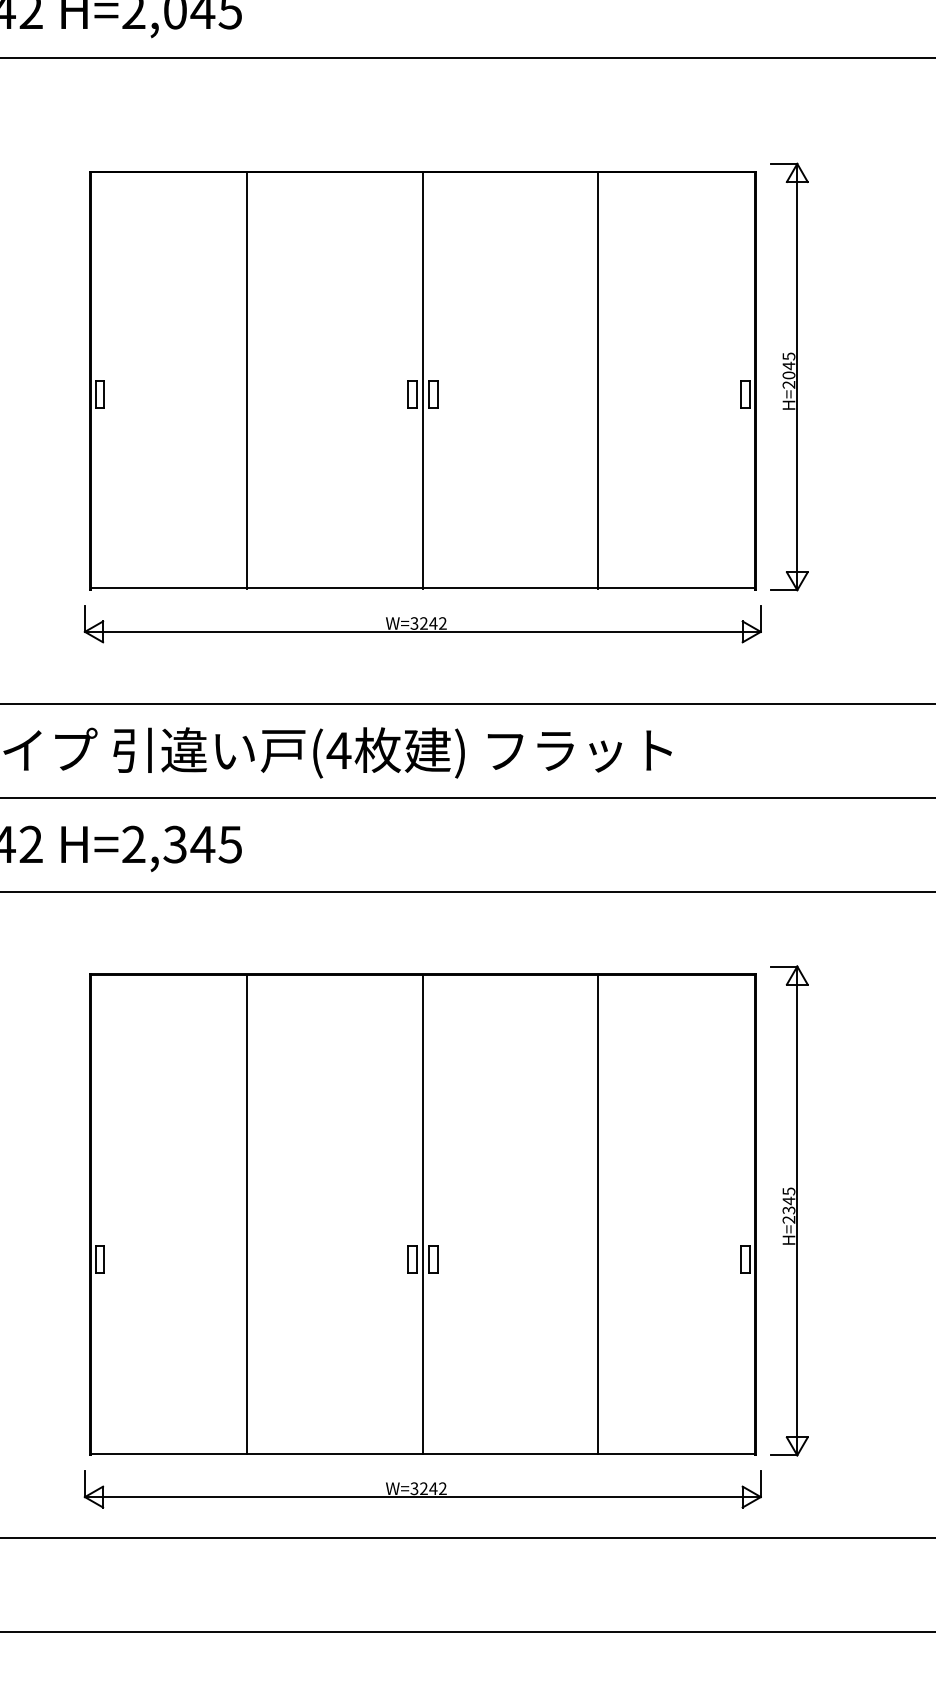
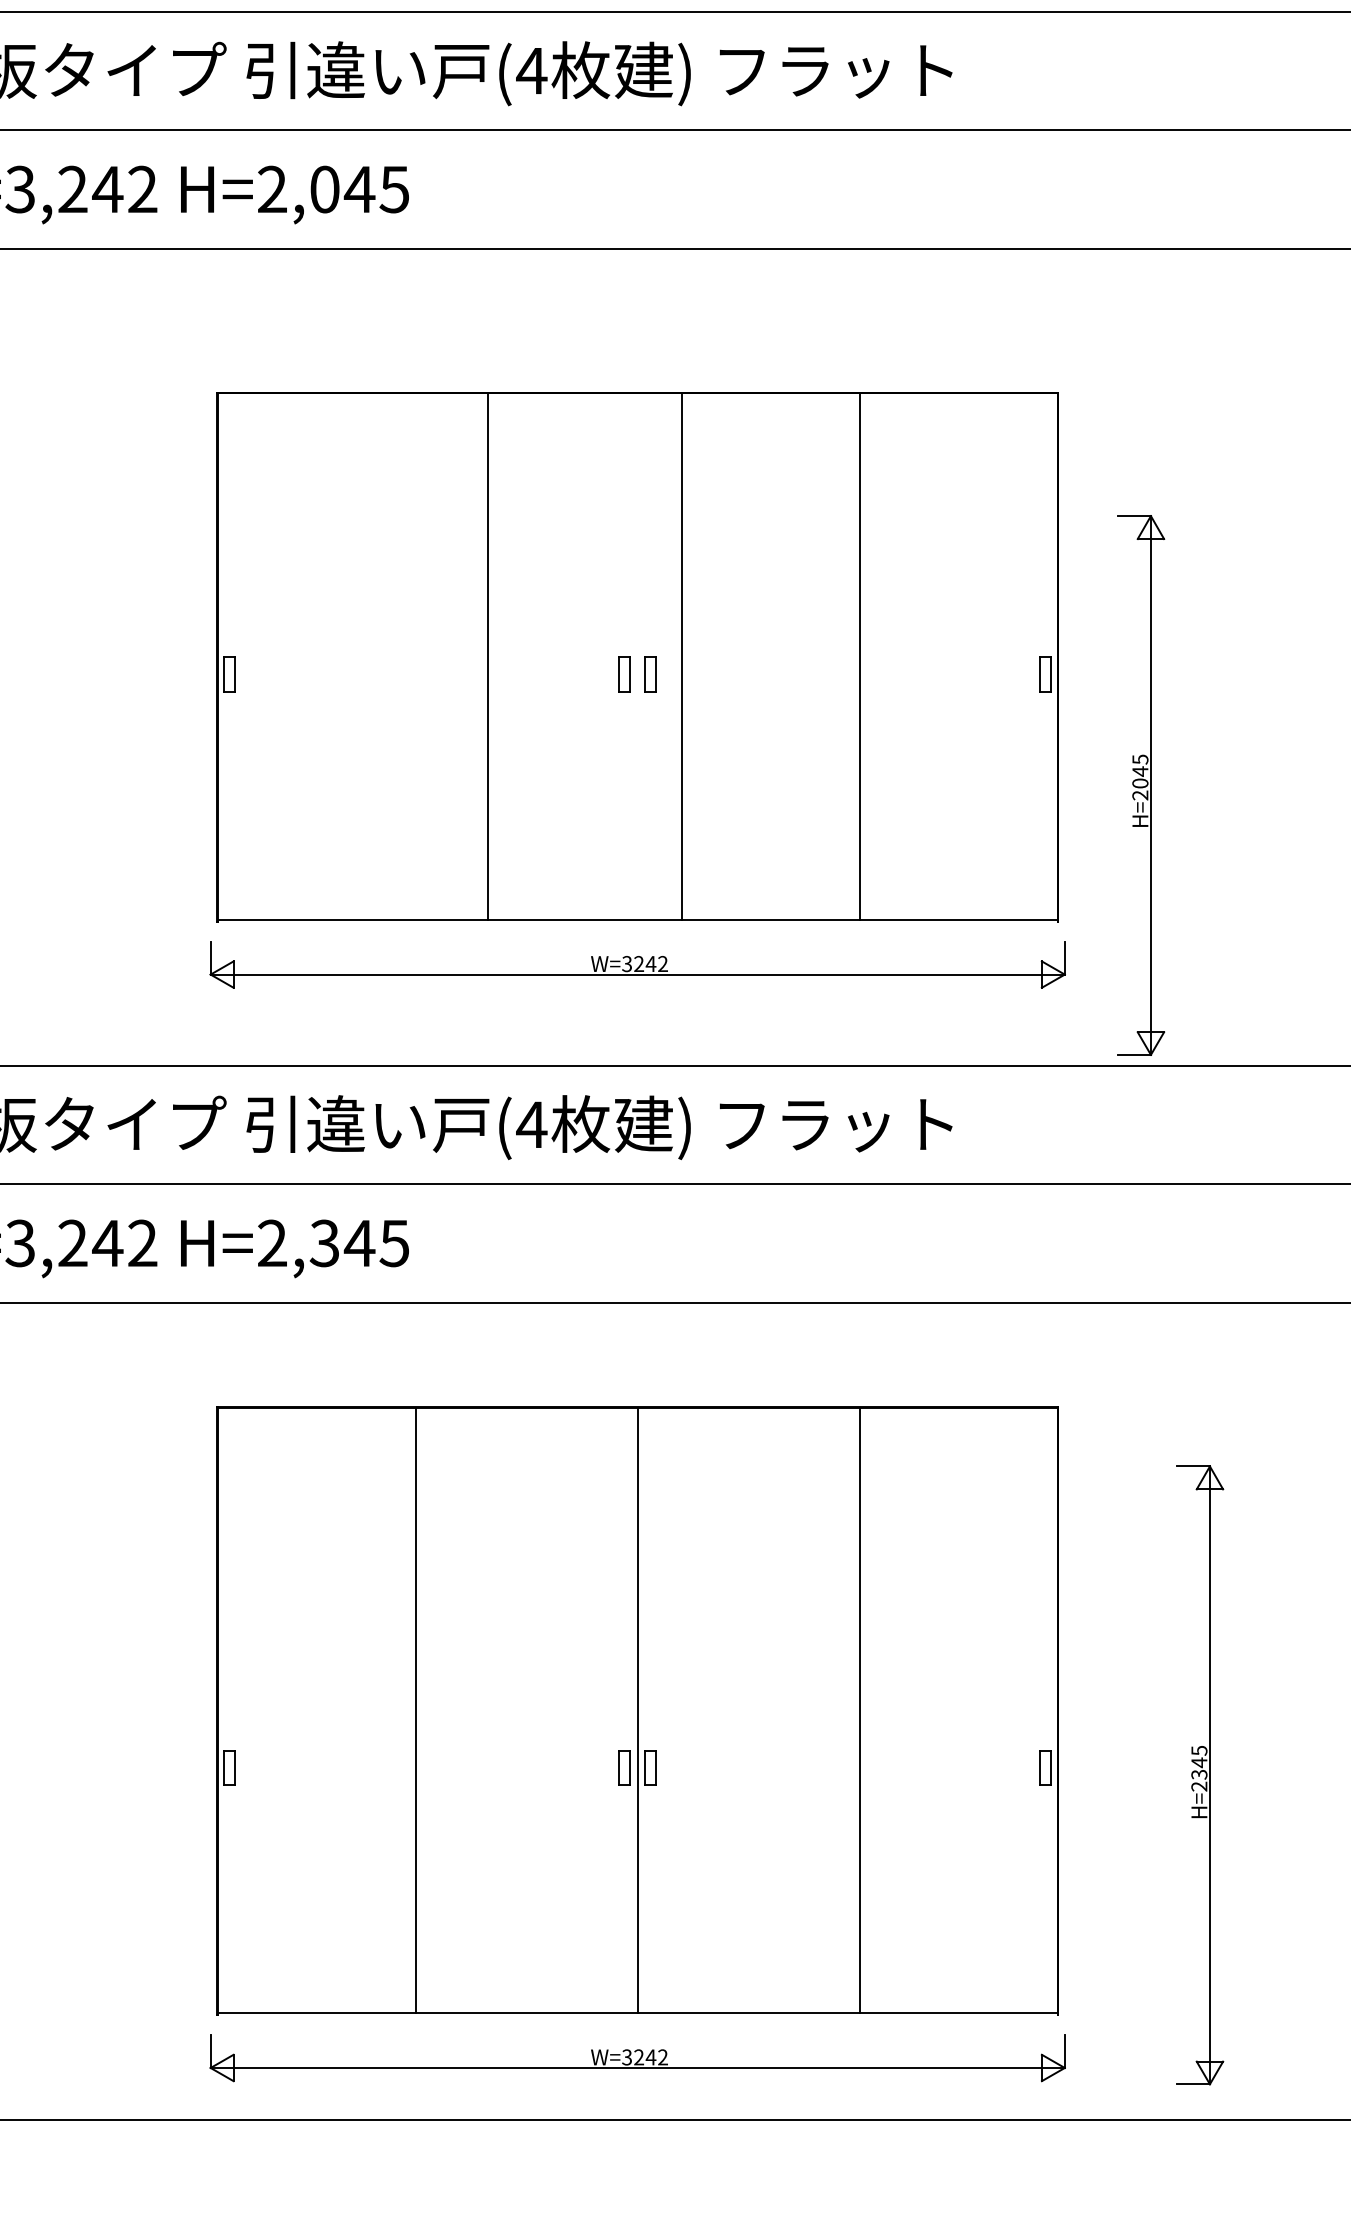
part: (789, 377) -> (1141, 785), moved
line: (247, 380) -> (487, 656), moved
line: (422, 380) -> (681, 656), moved
part: (789, 1211) -> (1200, 1775), moved

